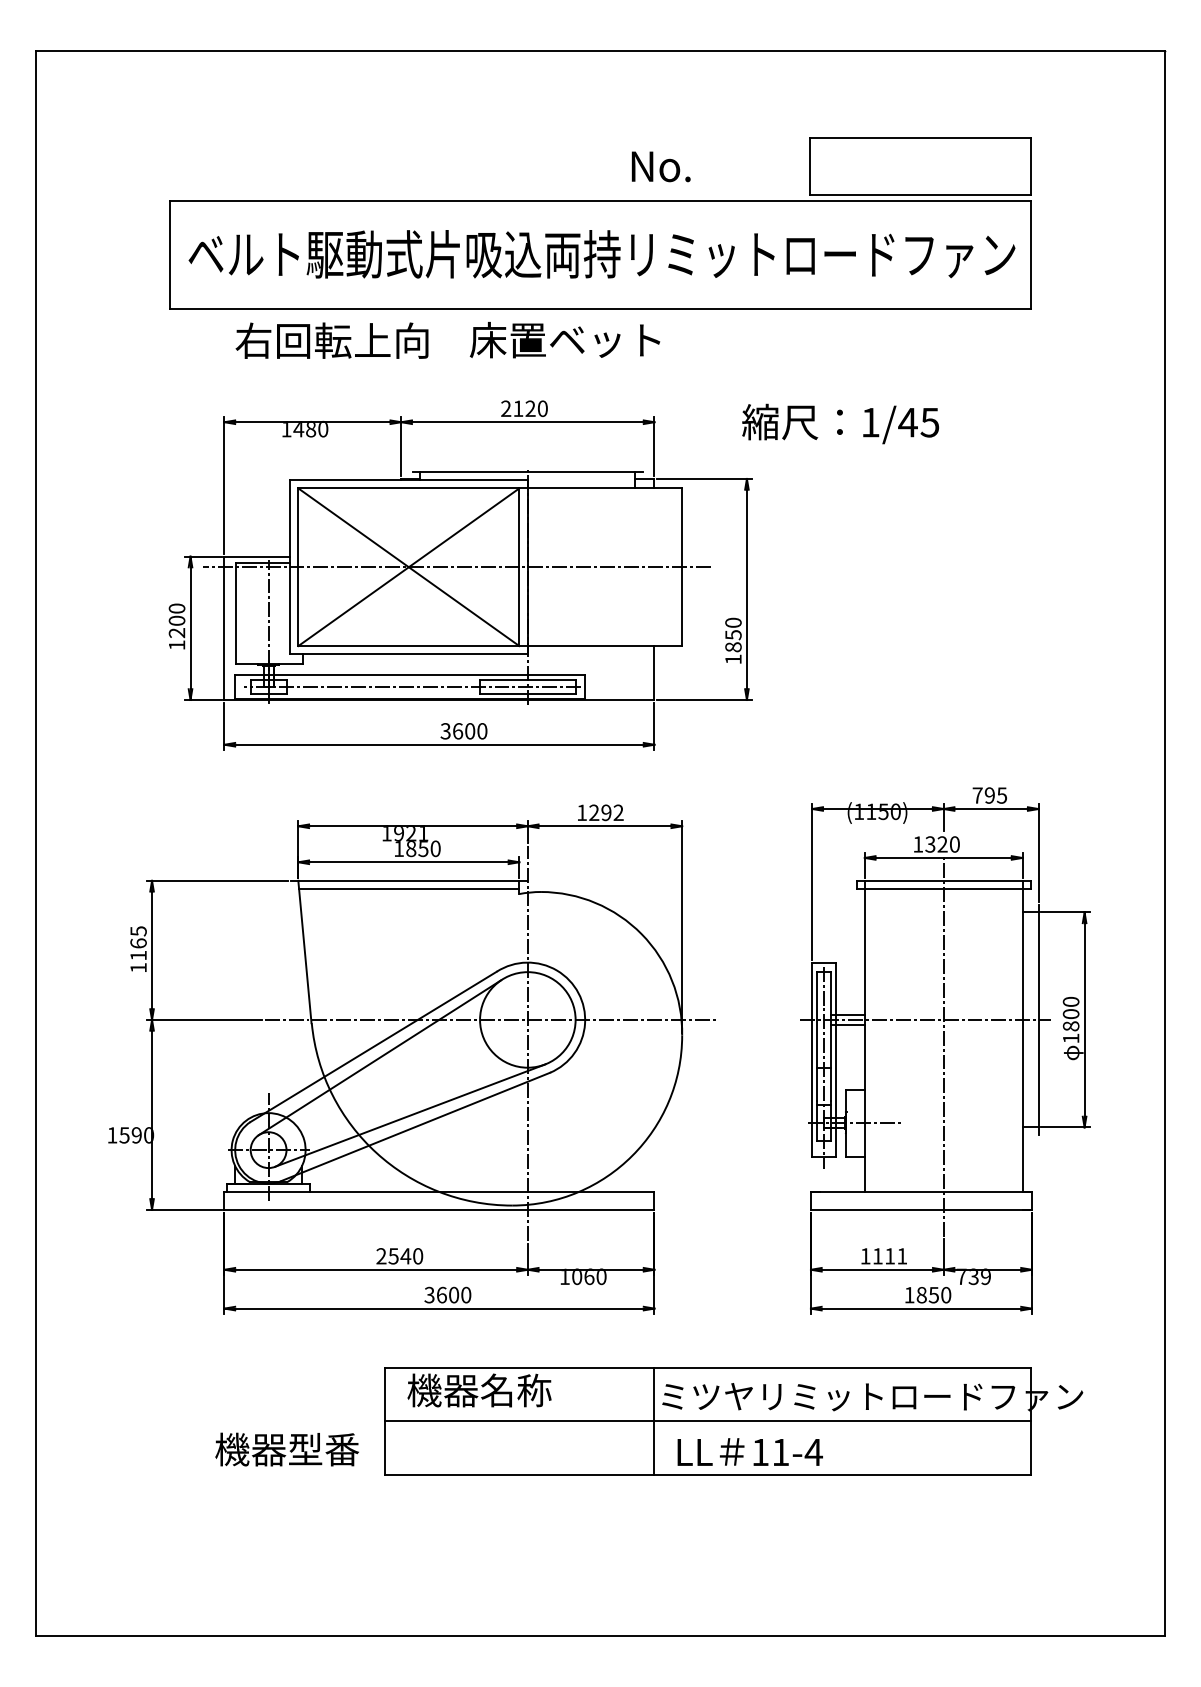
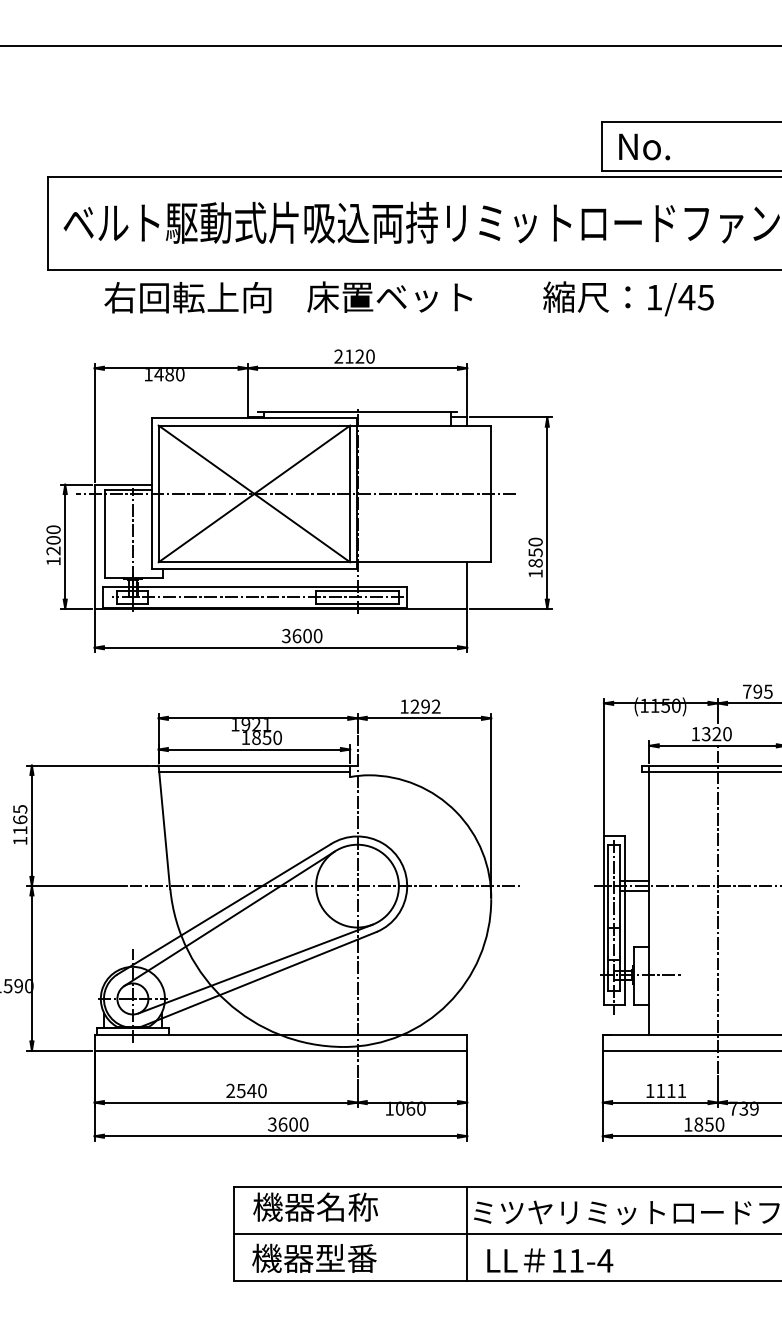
text: (660, 166) -> (643, 146), moved
text: (840, 423) -> (628, 298), moved
text: (286, 1449) -> (313, 1258), moved

